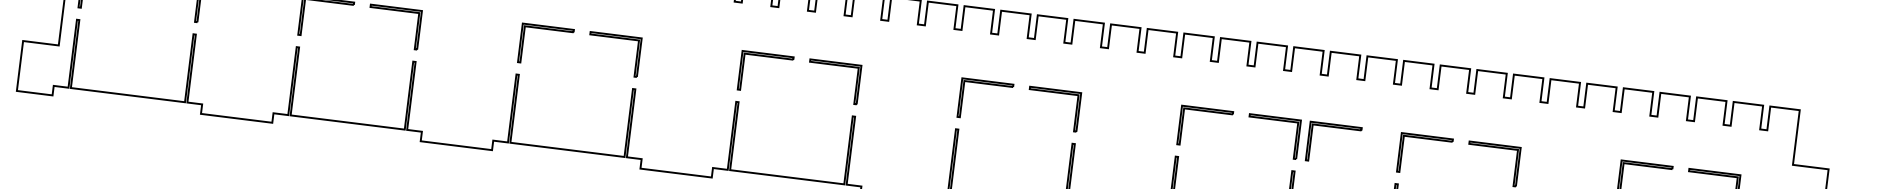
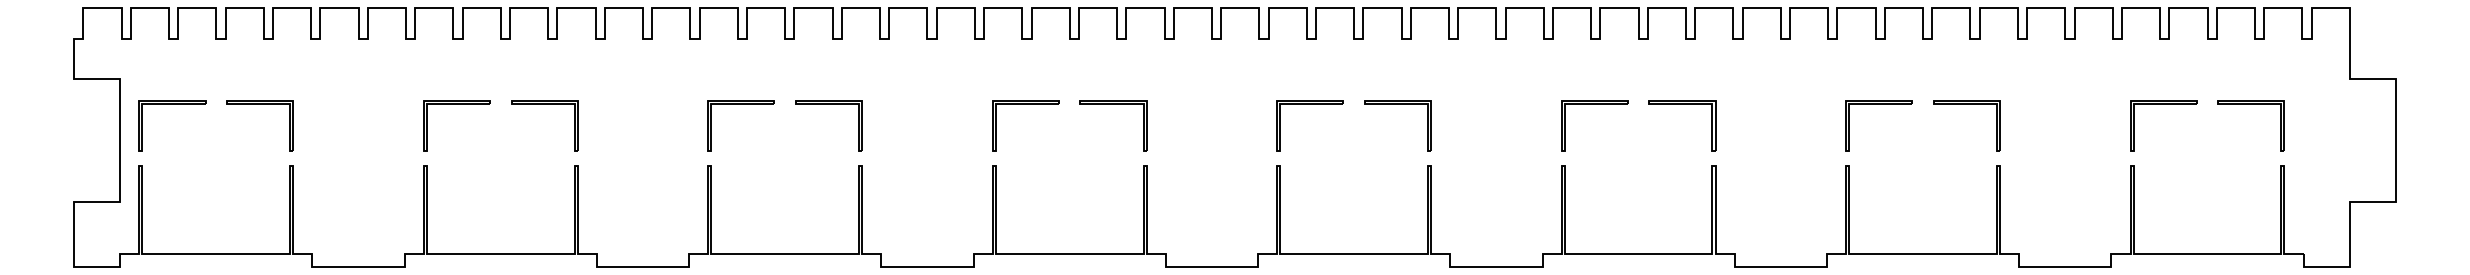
part: (1335, 127) -> (1760, 104), removed

